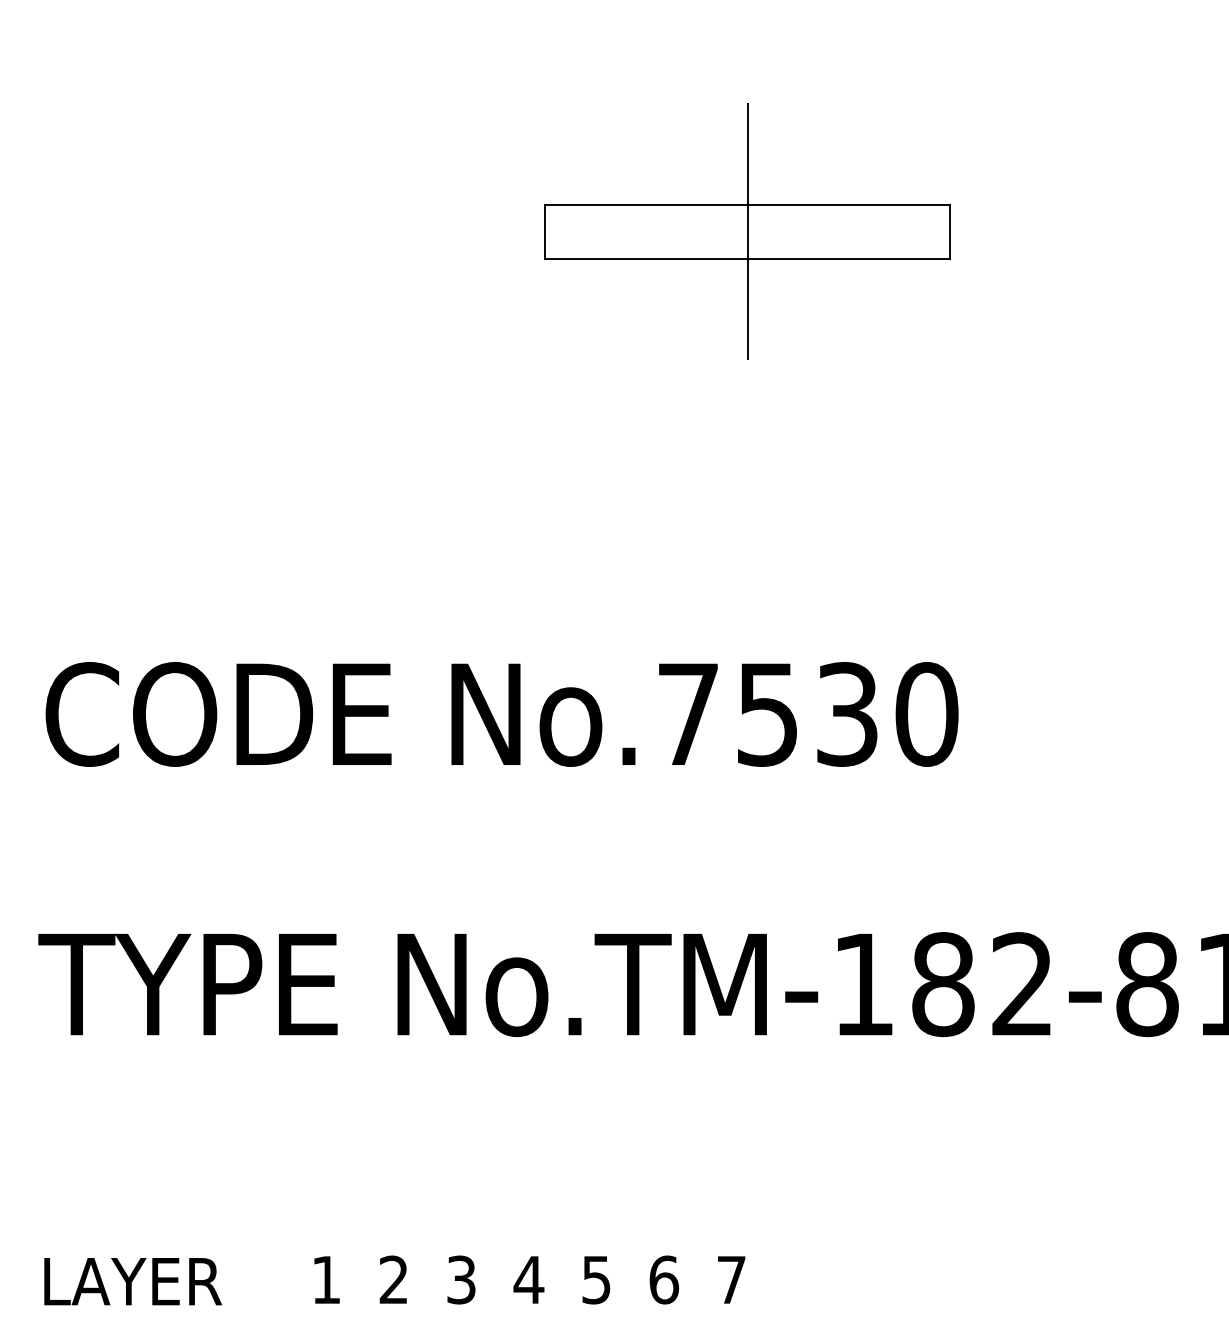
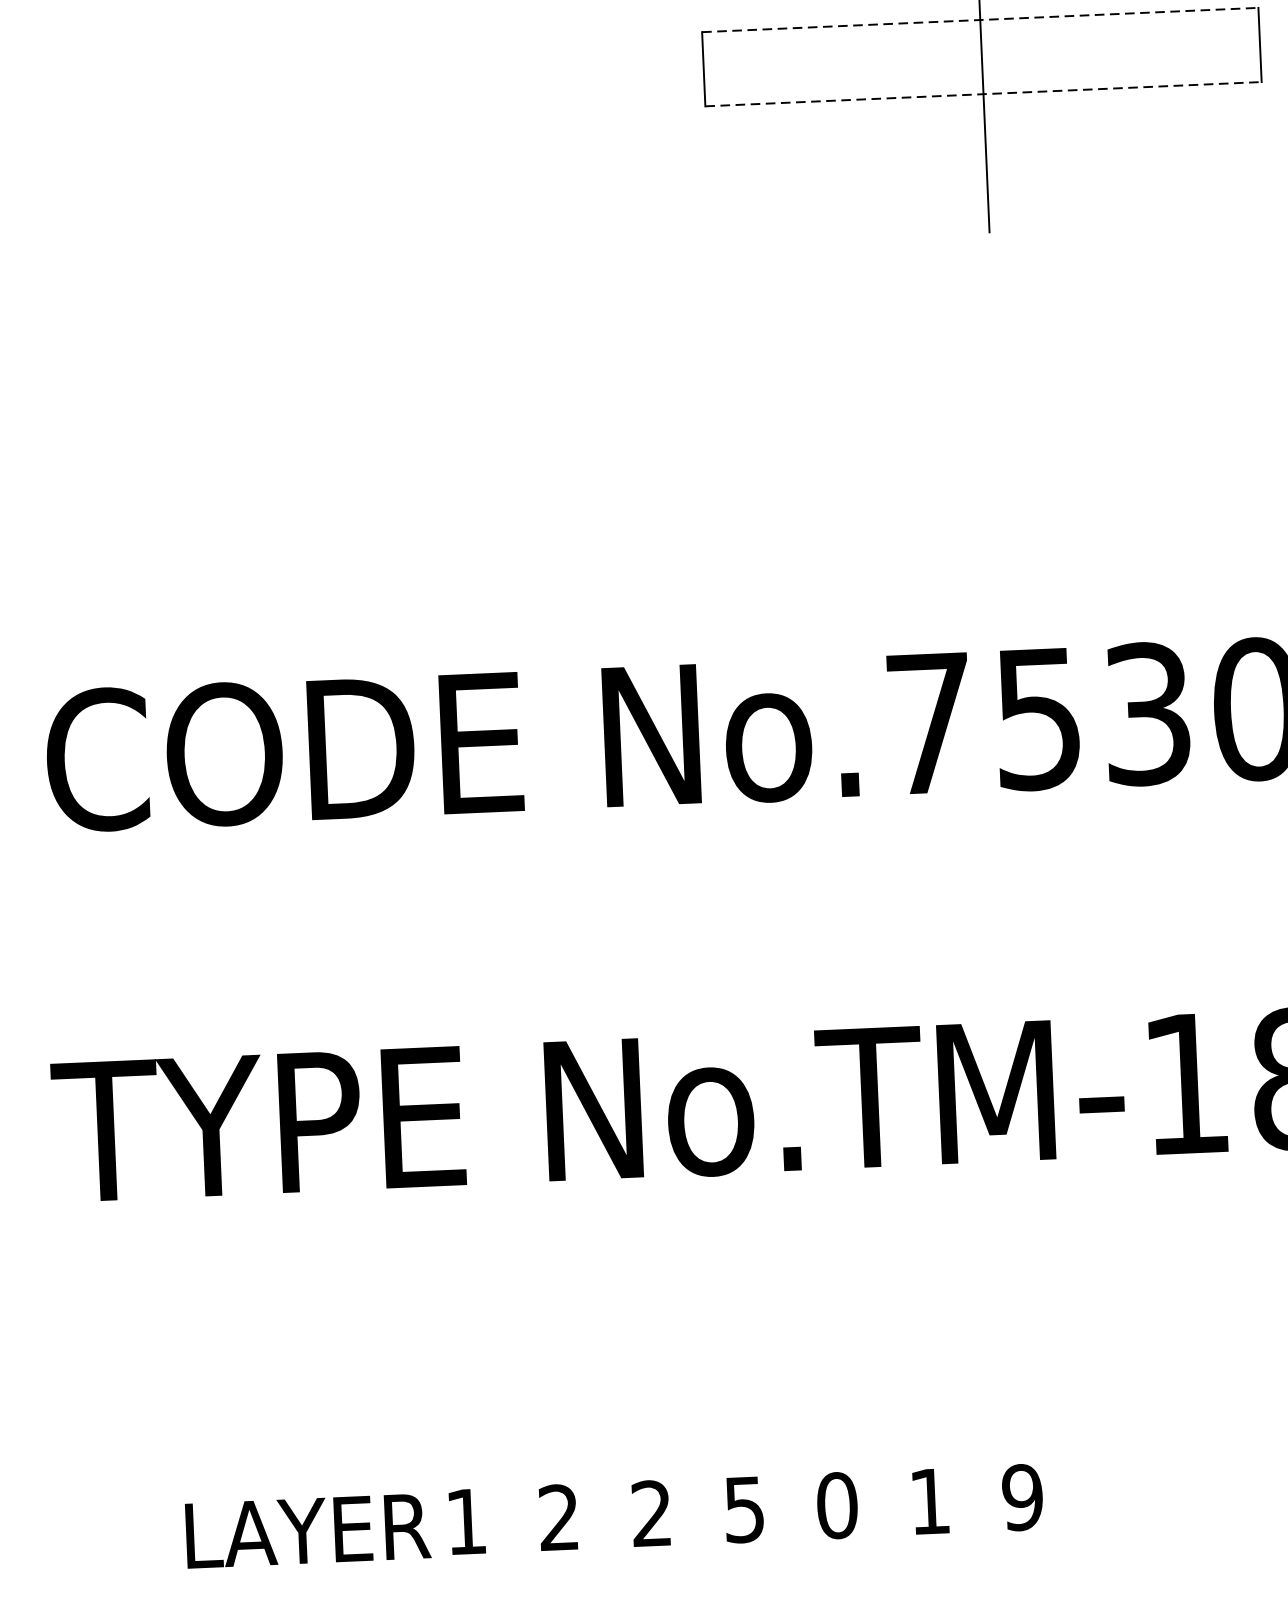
line: (747, 204) -> (980, 19), solid -> dashed
line: (747, 258) -> (983, 94), solid -> dashed
text: (461, 1279) -> (651, 1513), 3 -> 2
text: (596, 1279) -> (837, 1504), 5 -> 0
text: (664, 1279) -> (930, 1500), 6 -> 1
text: (731, 1279) -> (1022, 1496), 7 -> 9
text: (528, 1280) -> (743, 1510), 4 -> 5
text: (132, 1281) -> (307, 1530), moved

